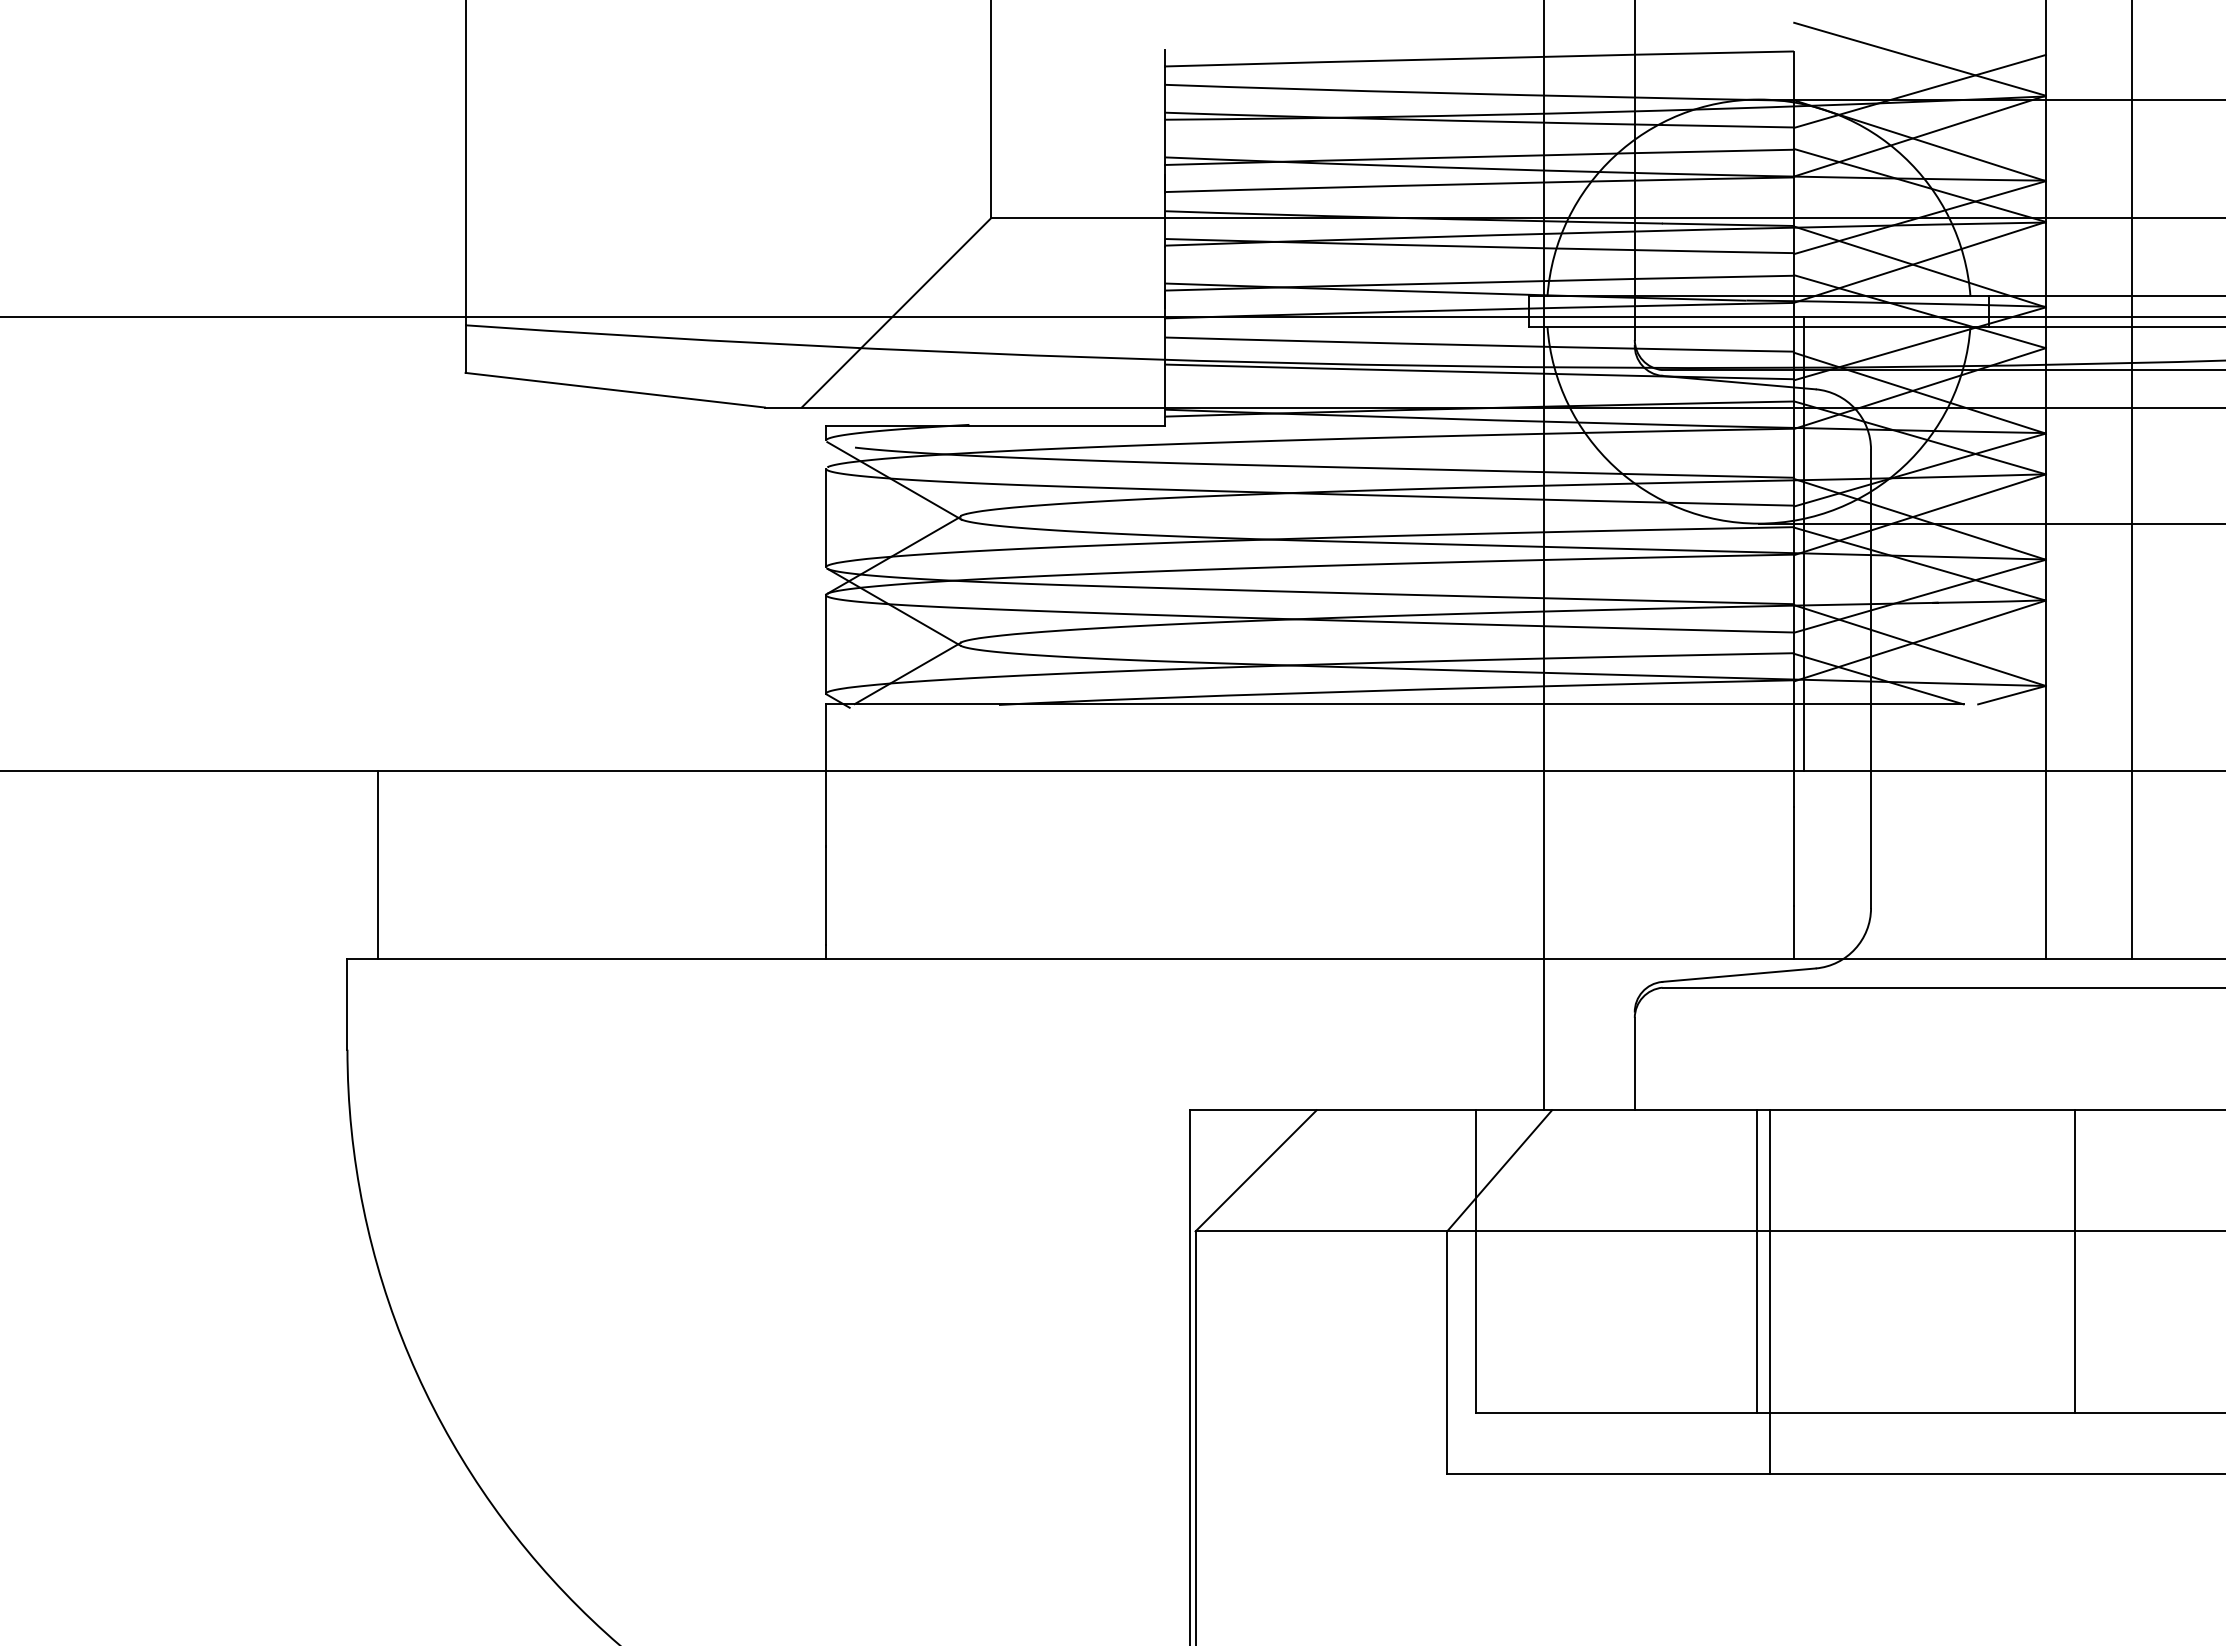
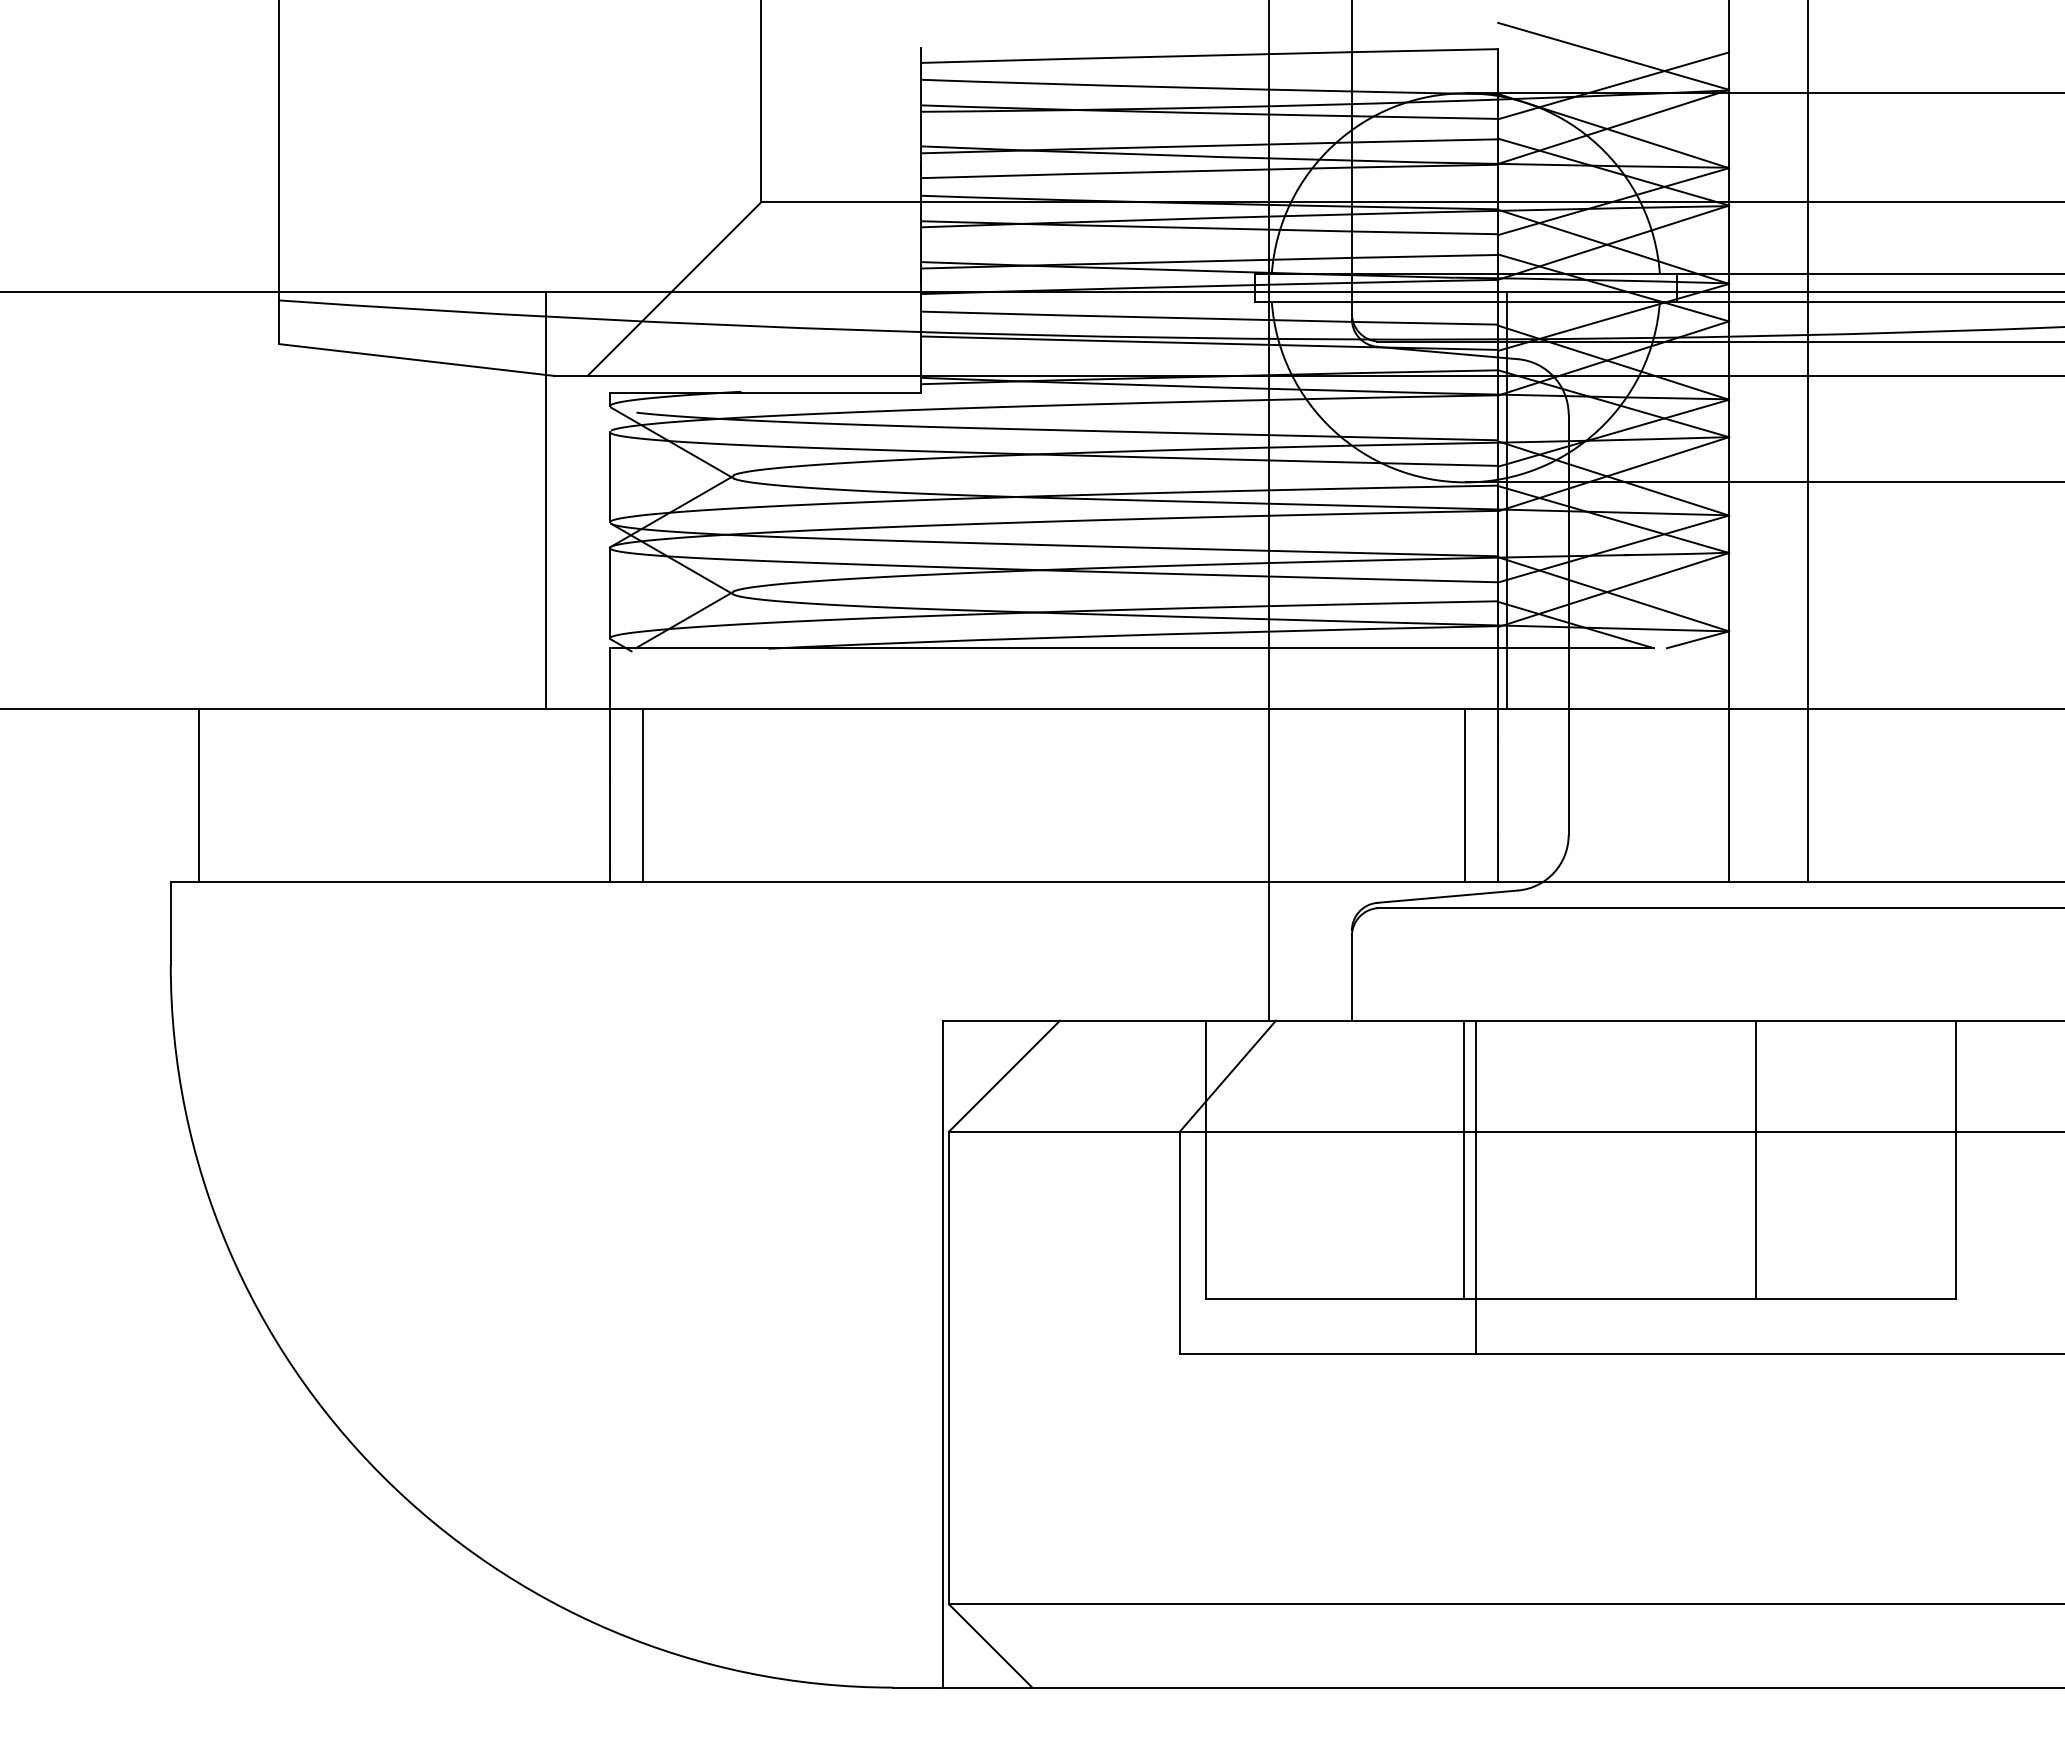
line: (755, 543) -> (545, 500), added
line: (862, 864) -> (643, 795), added
line: (1757, 864) -> (1464, 795), added

